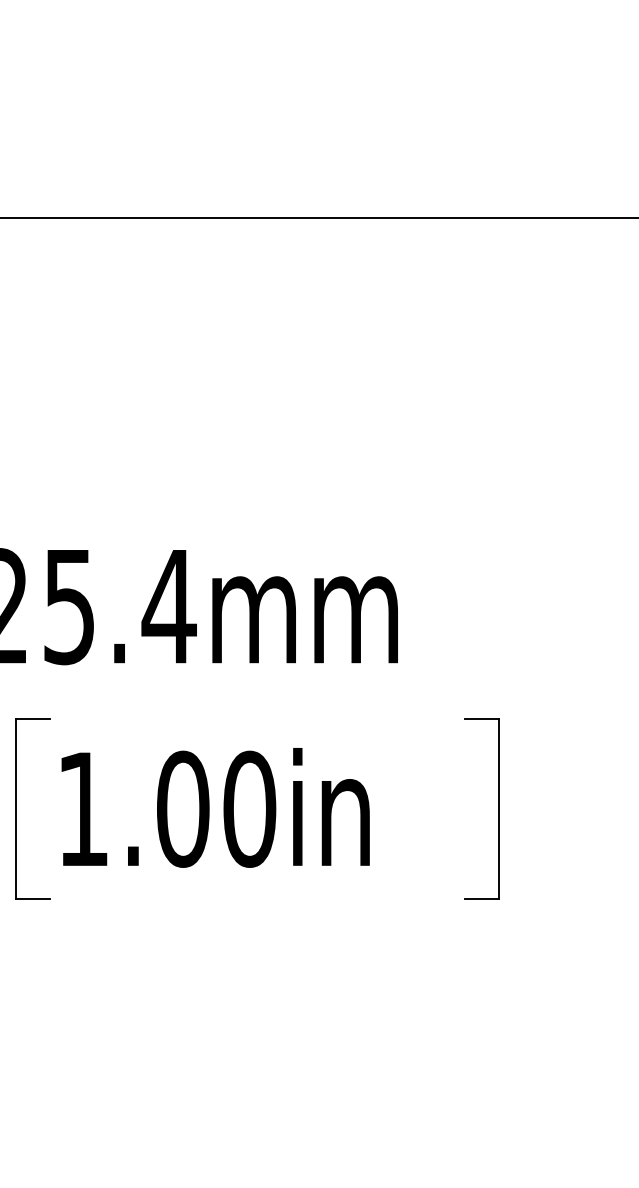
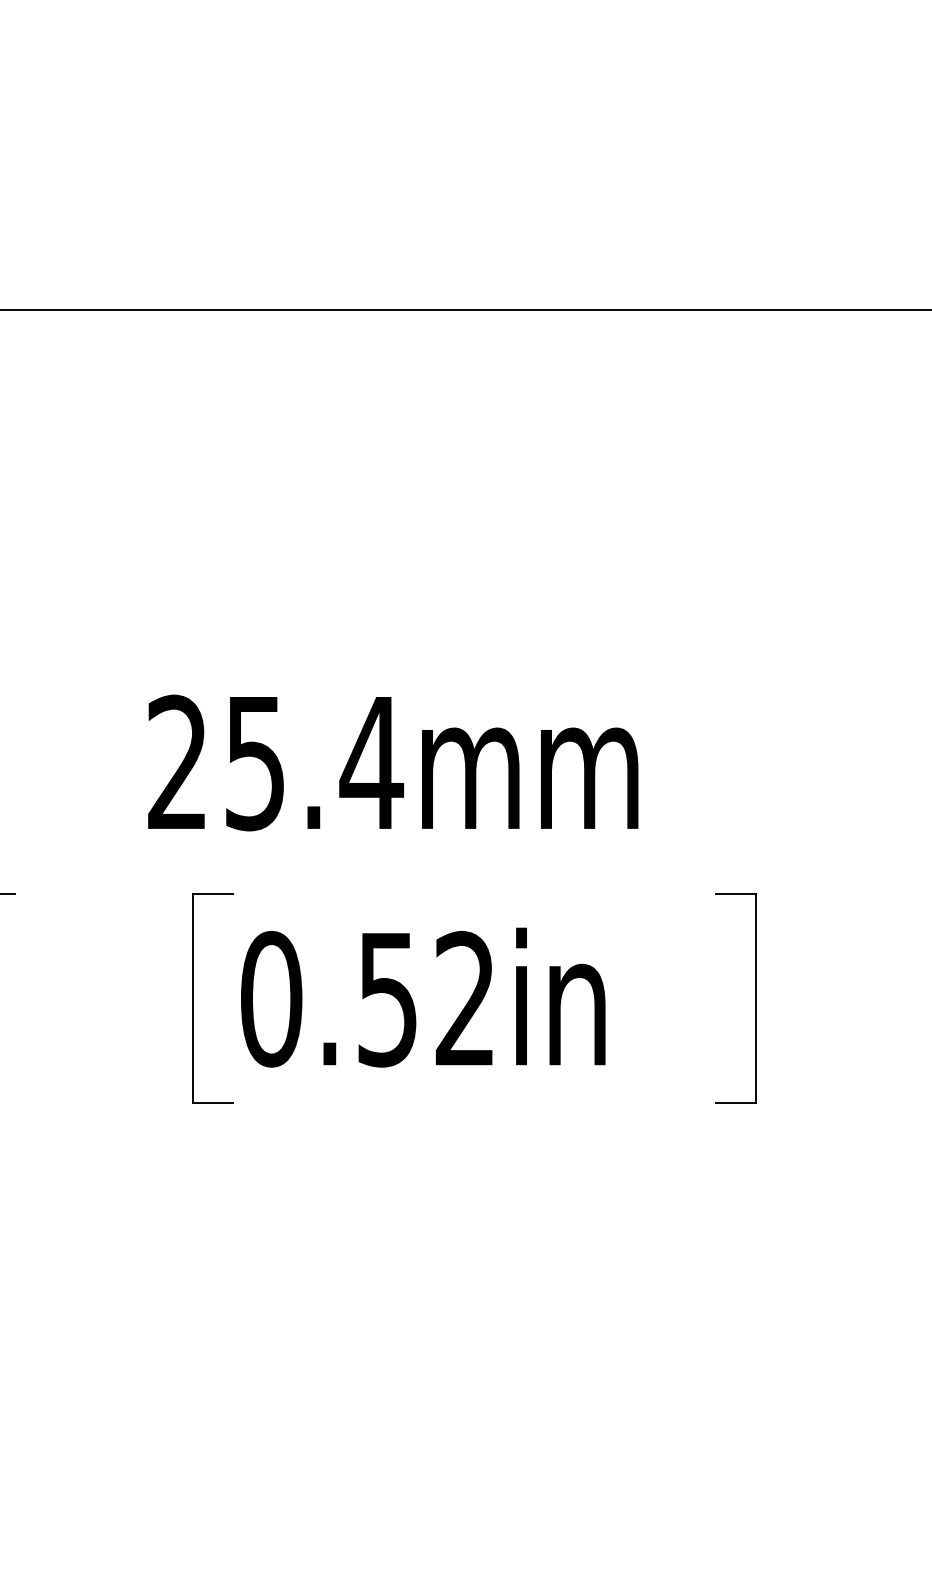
text: (166, 808) -> (368, 998), 1.00in -> 0.52in

